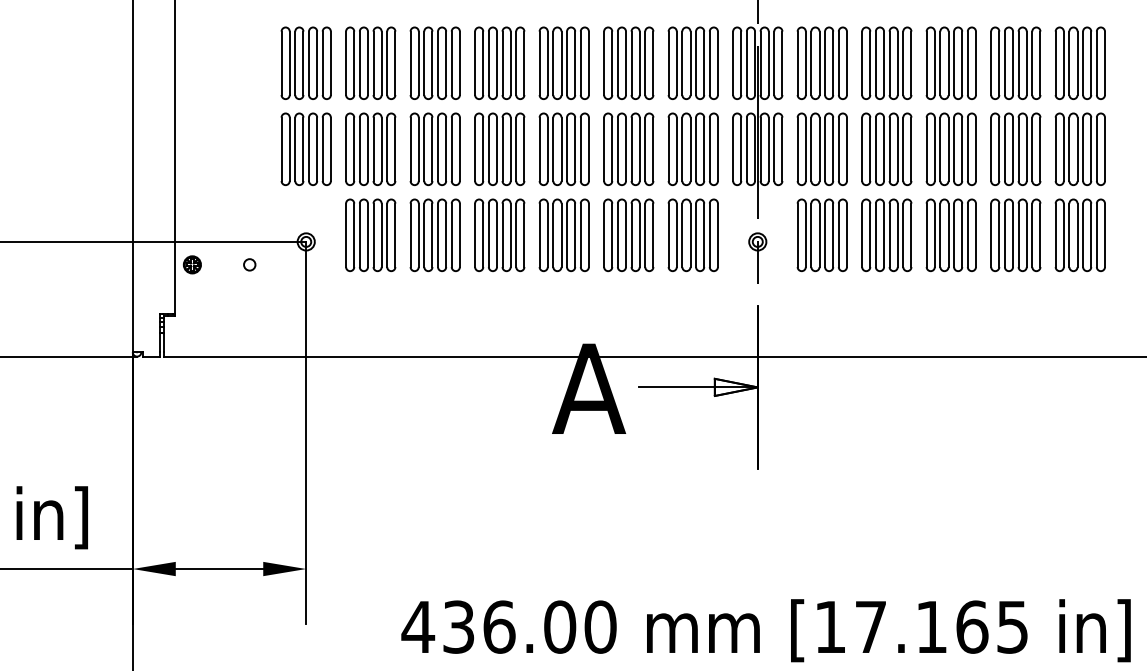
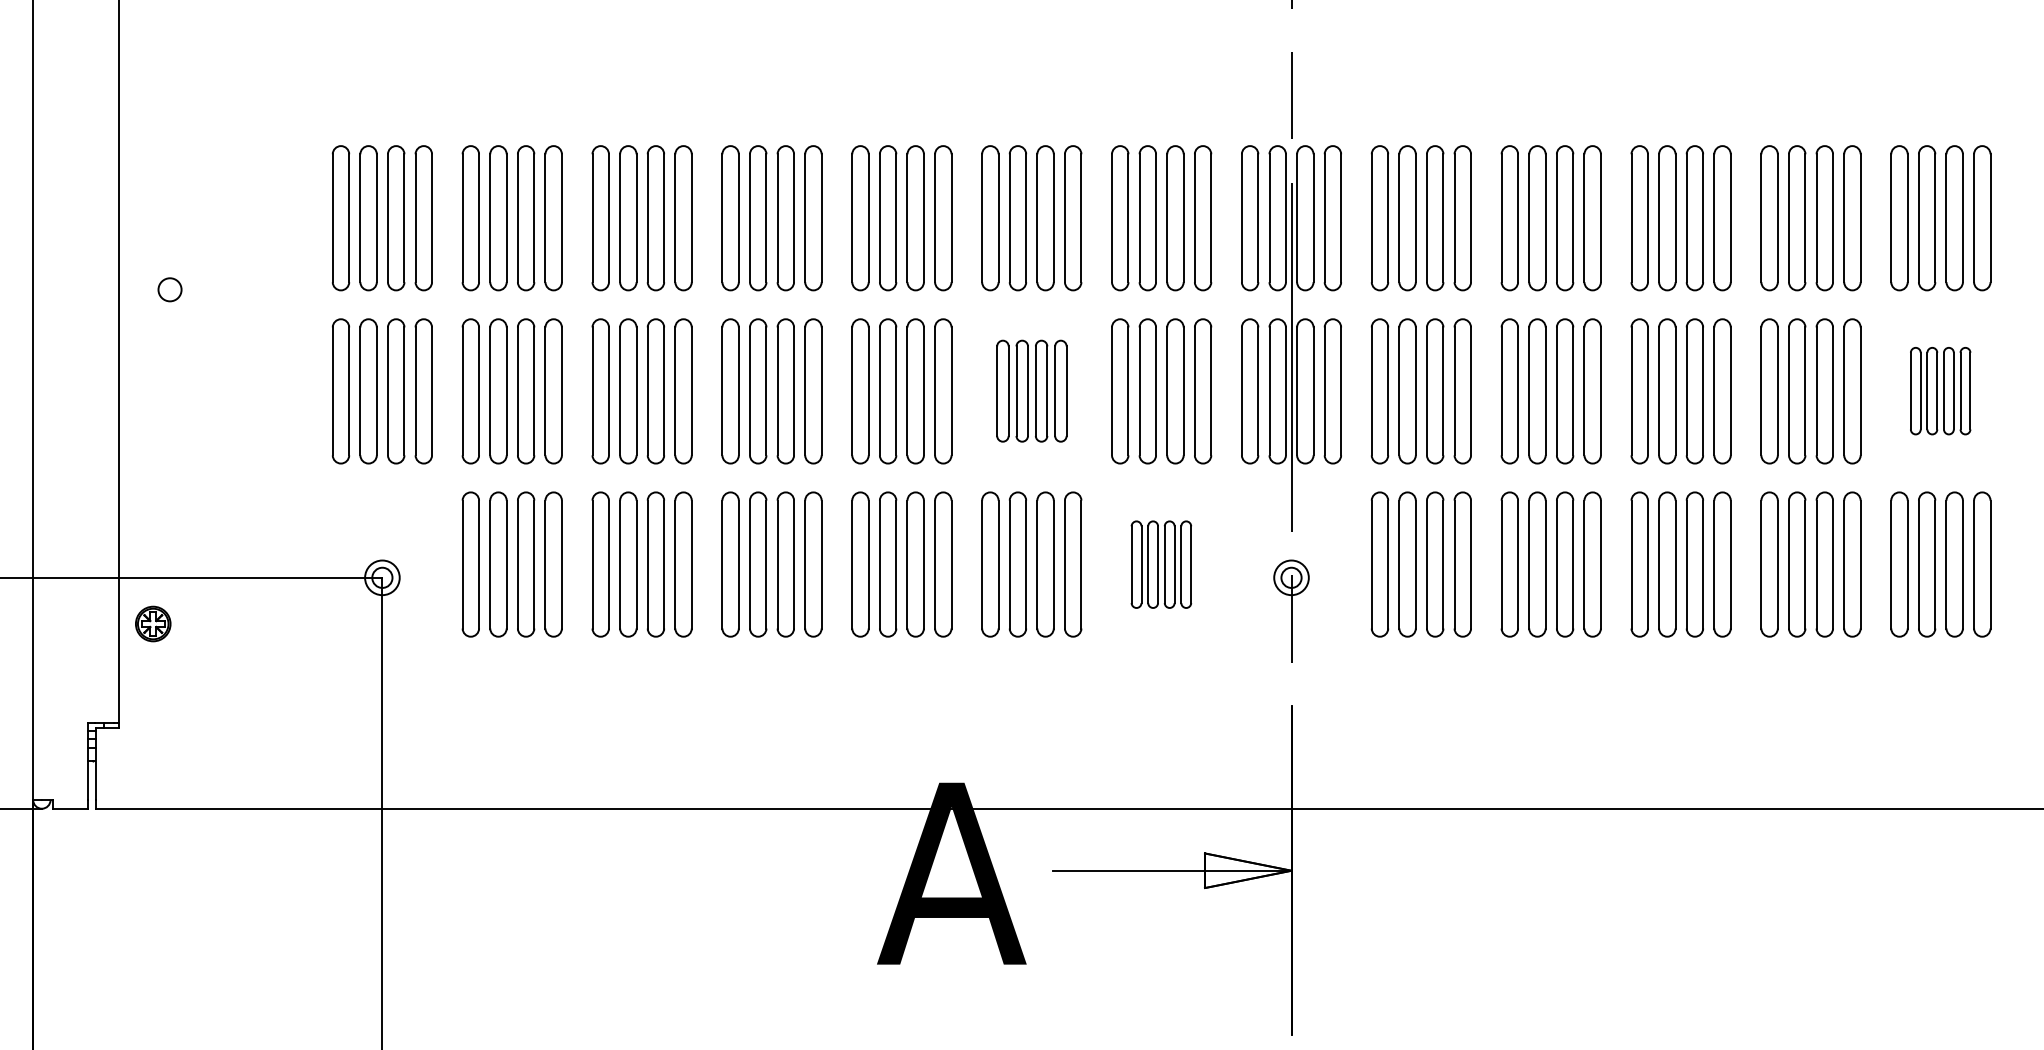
part: (628, 148) -> (1031, 389), size x0.7
part: (1079, 148) -> (1939, 389), size x0.6
part: (692, 235) -> (1160, 564), size x0.6
circle: (249, 264) -> (169, 289), moved

